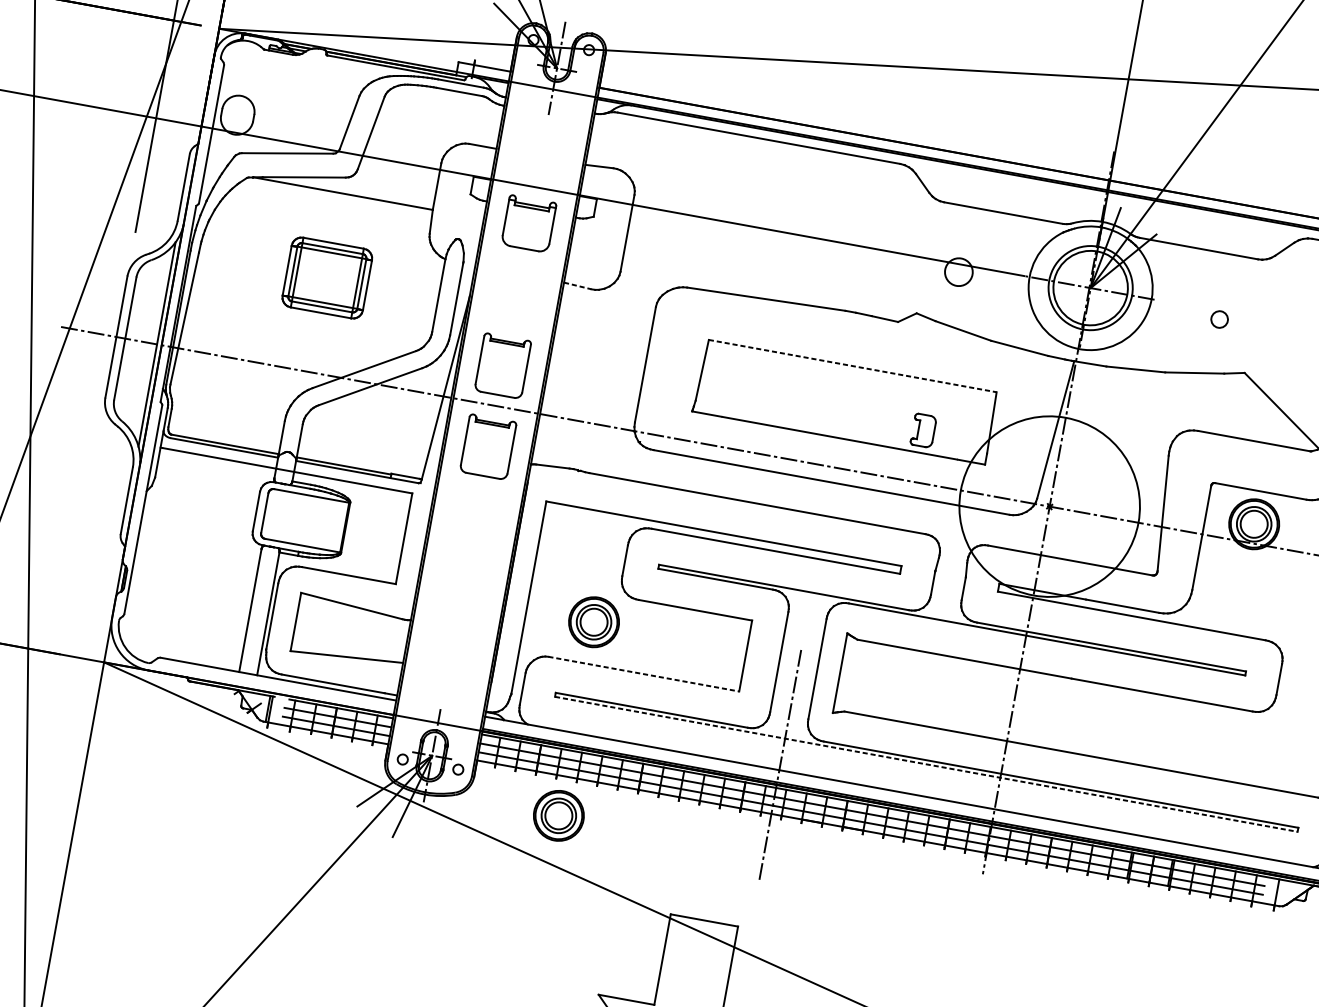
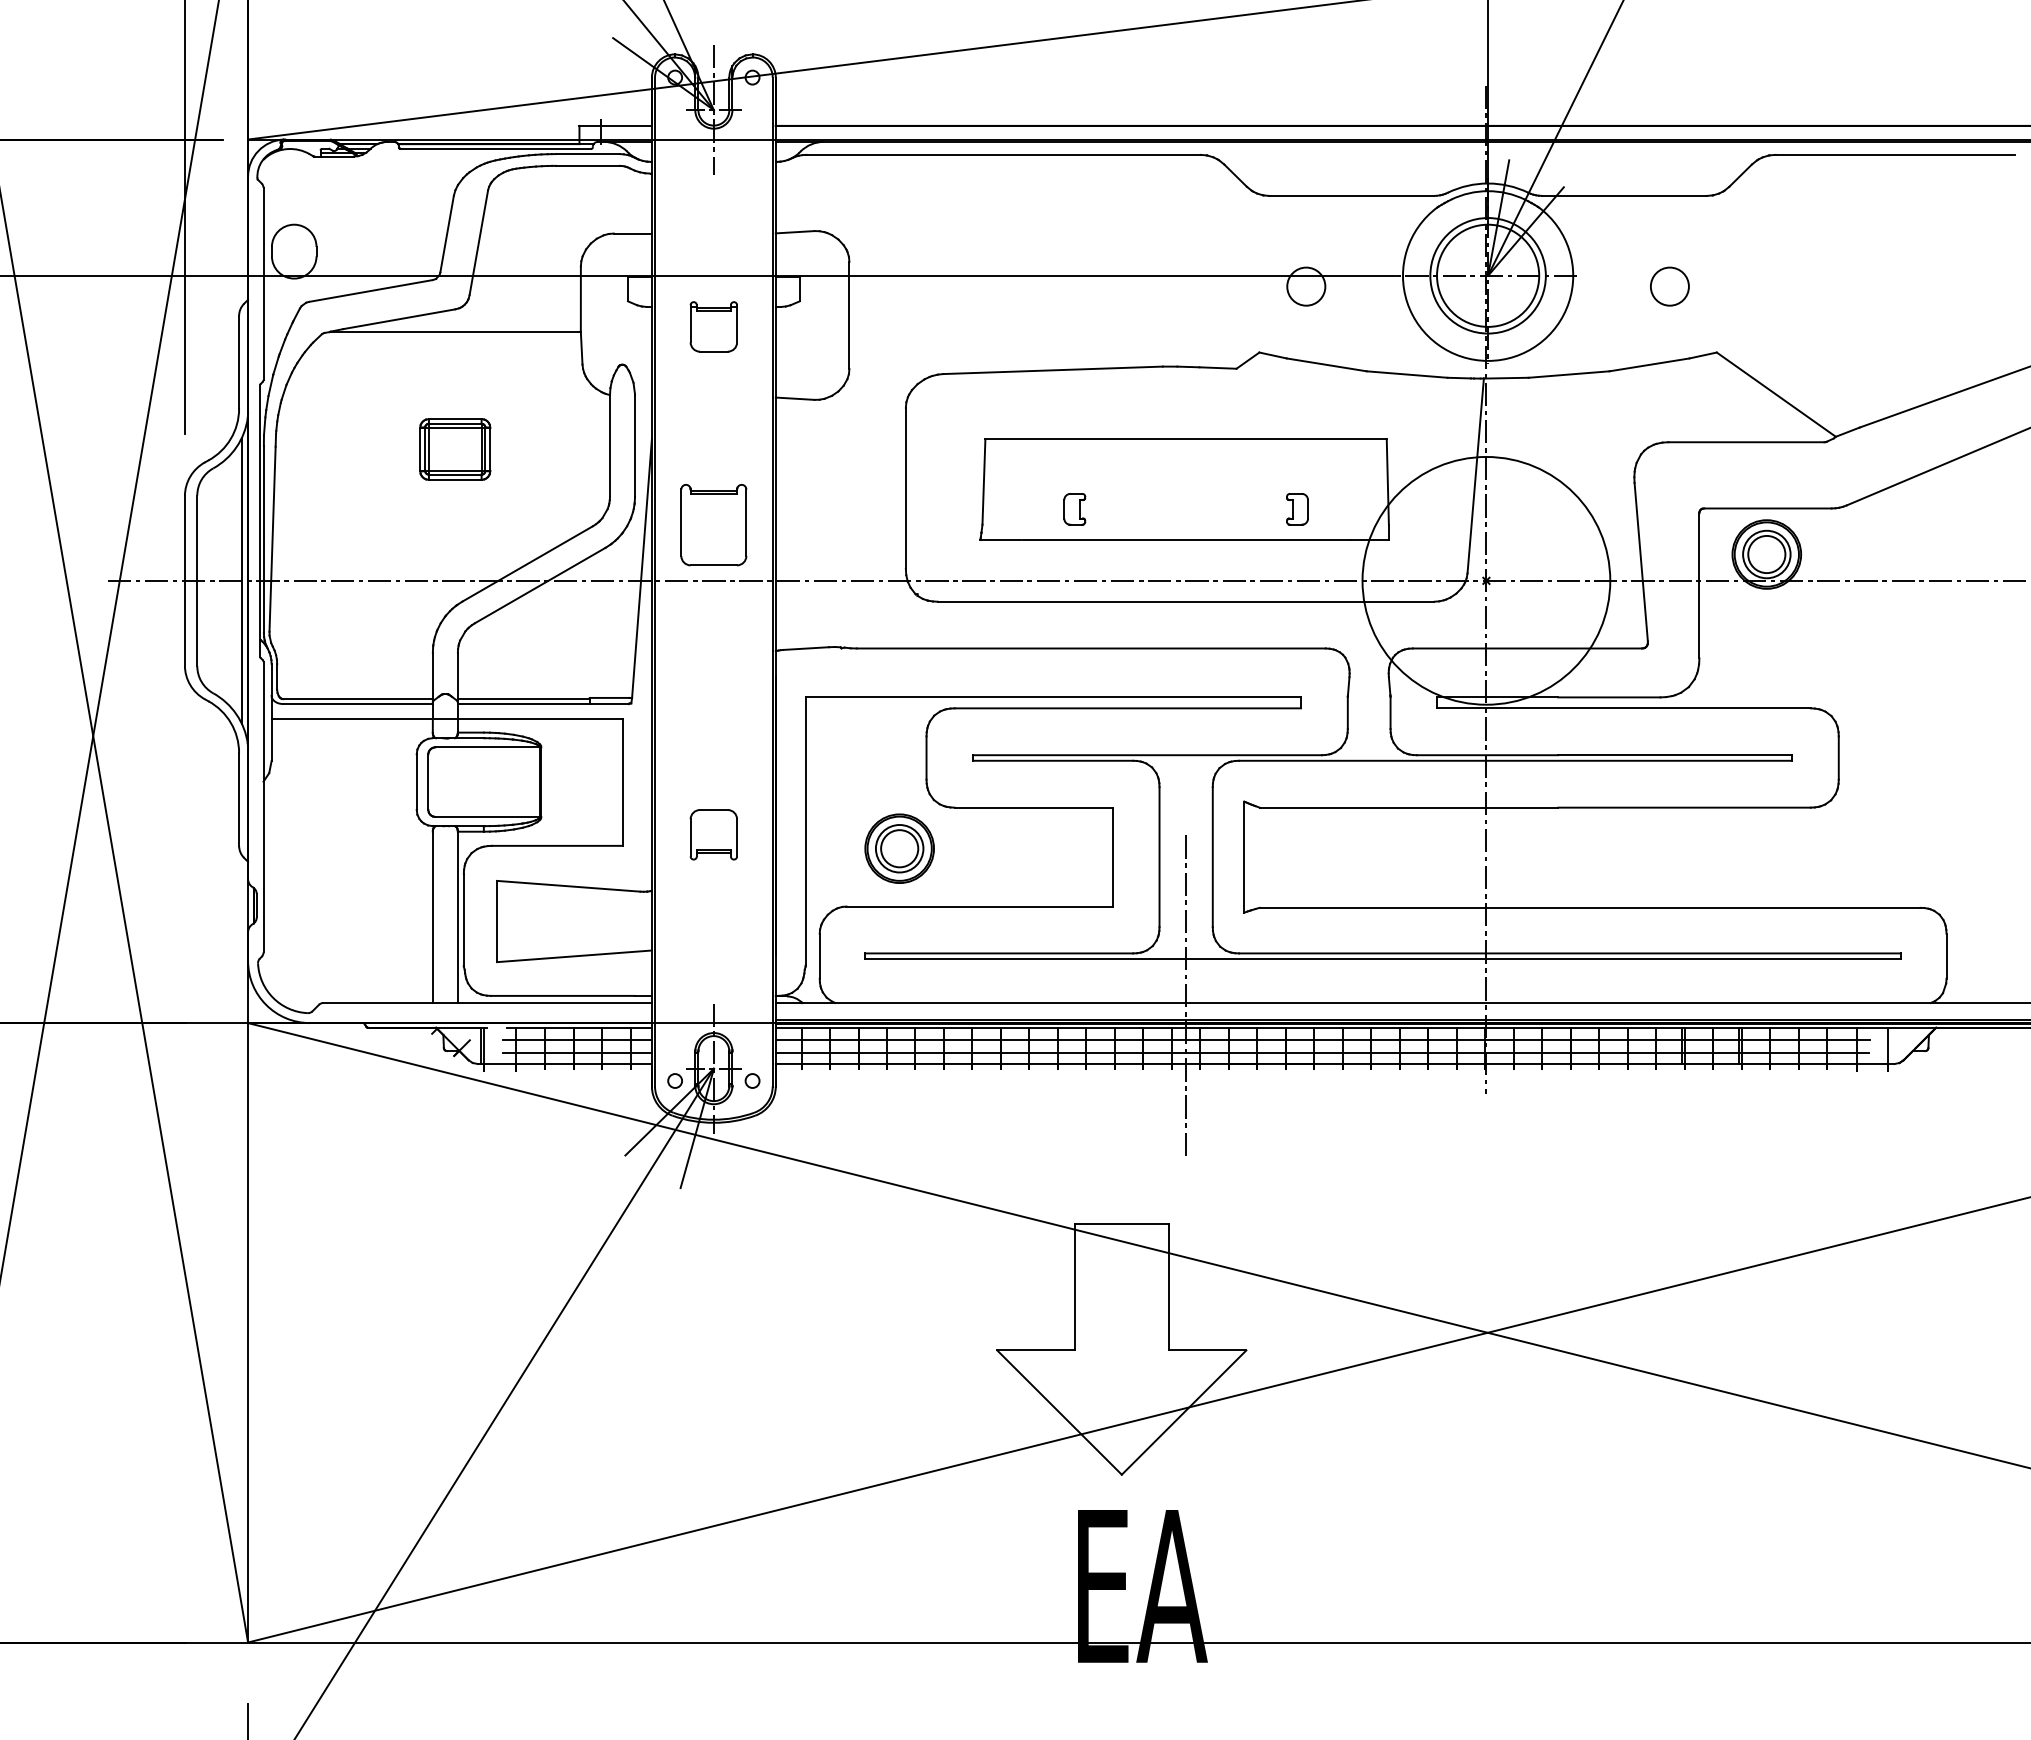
part: (528, 223) -> (713, 326), size x0.71
part: (327, 278) -> (455, 449), size x0.62
line: (578, 285) -> (795, 398), dashed -> solid
circle: (1219, 319) -> (1669, 286), size x1.67
line: (853, 366) -> (1186, 439), dashed -> solid
part: (763, 401) -> (1074, 509), added
part: (923, 430) -> (1297, 509), size x0.71
part: (487, 447) -> (713, 638), removed
part: (462, 587) -> (713, 834), added
line: (644, 674) -> (980, 906), dashed -> solid
line: (926, 764) -> (1383, 959), dashed -> solid
part: (558, 815) -> (899, 1118), removed

